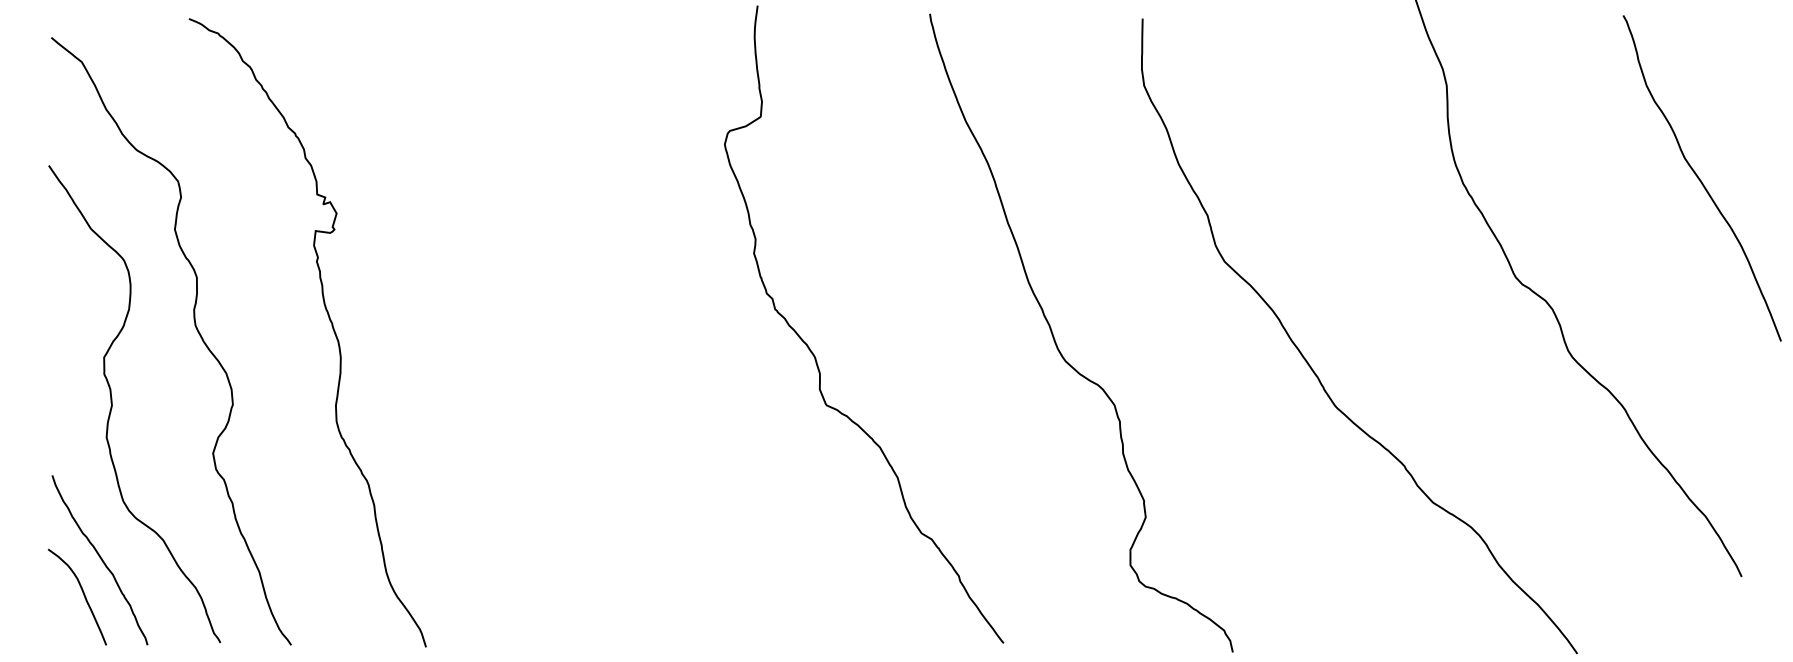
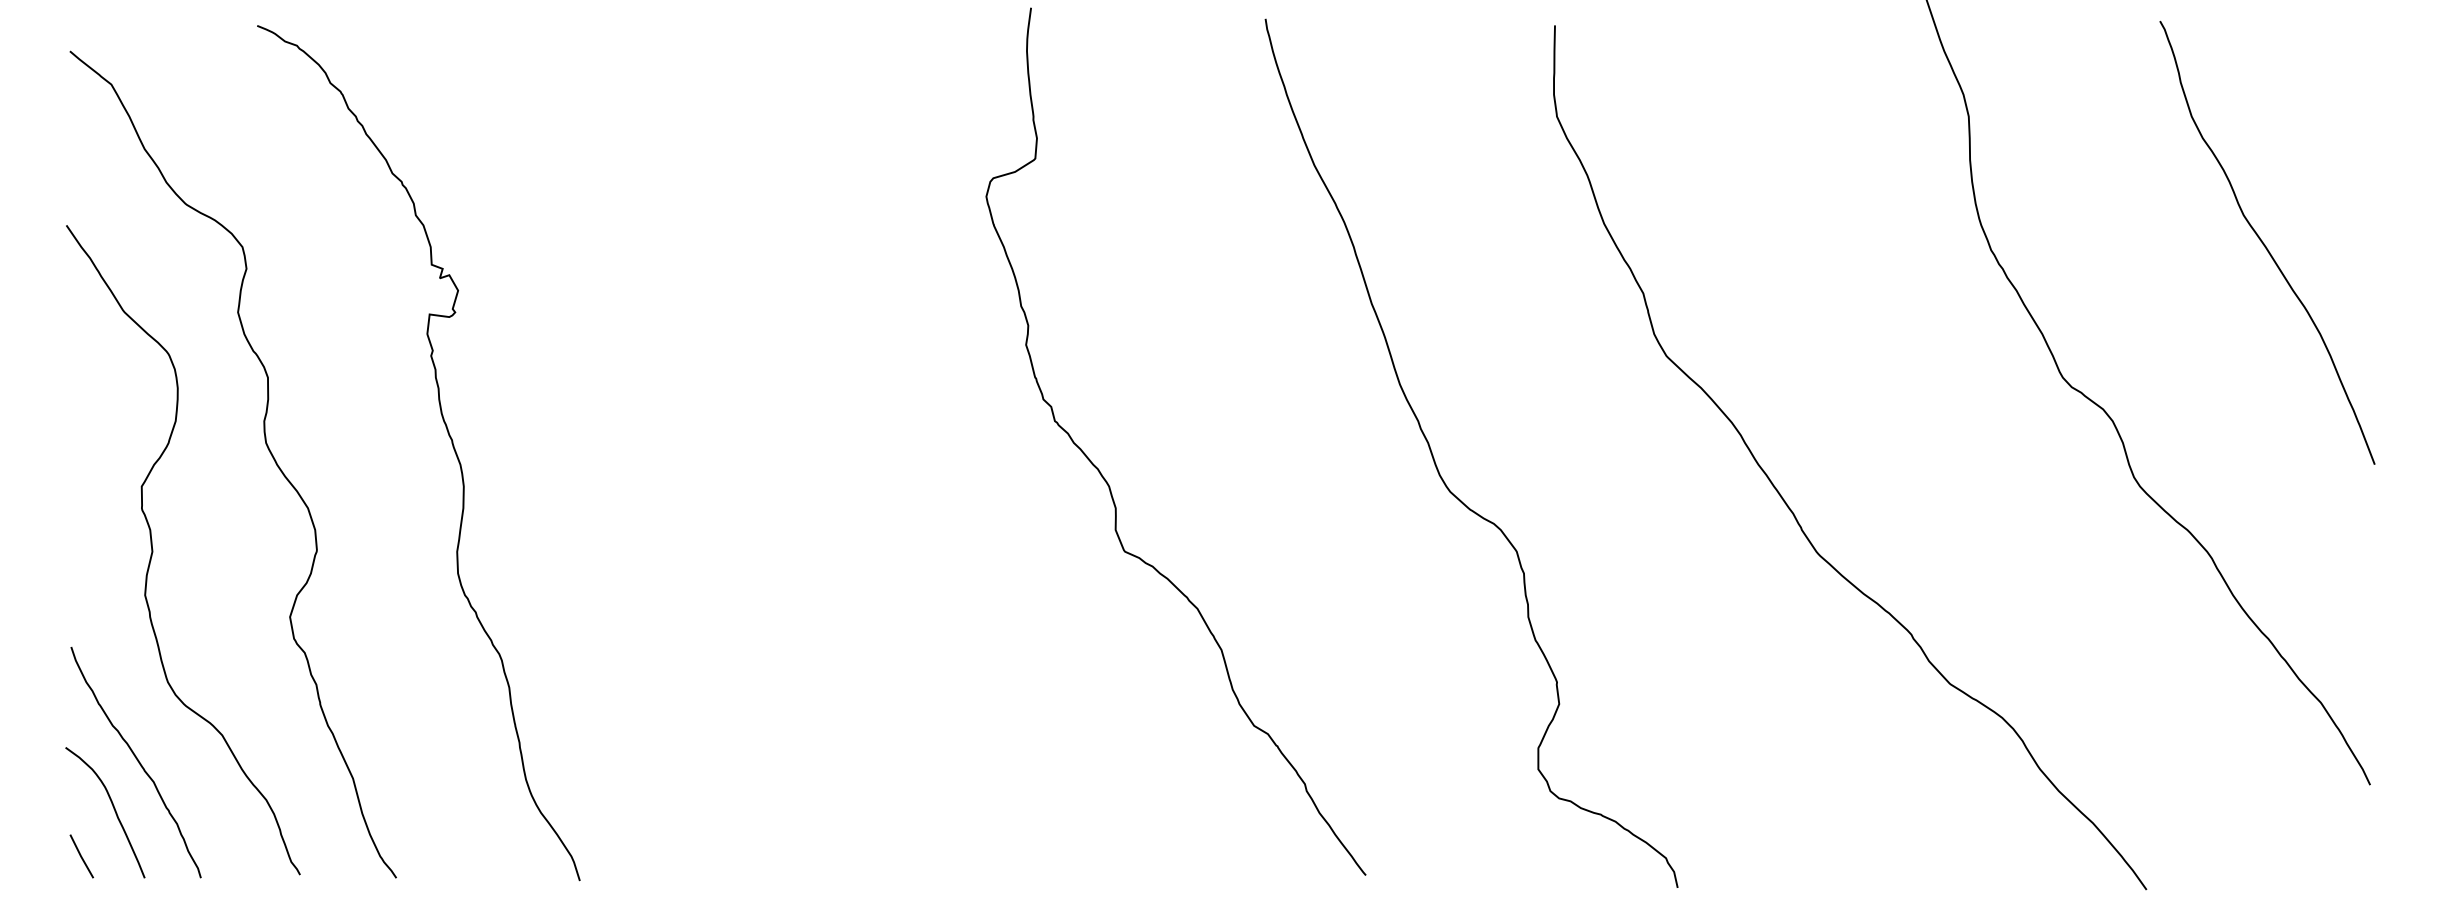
curve: (1700, 179) -> (2265, 244), moved
line: (60, 629) -> (82, 856), added

